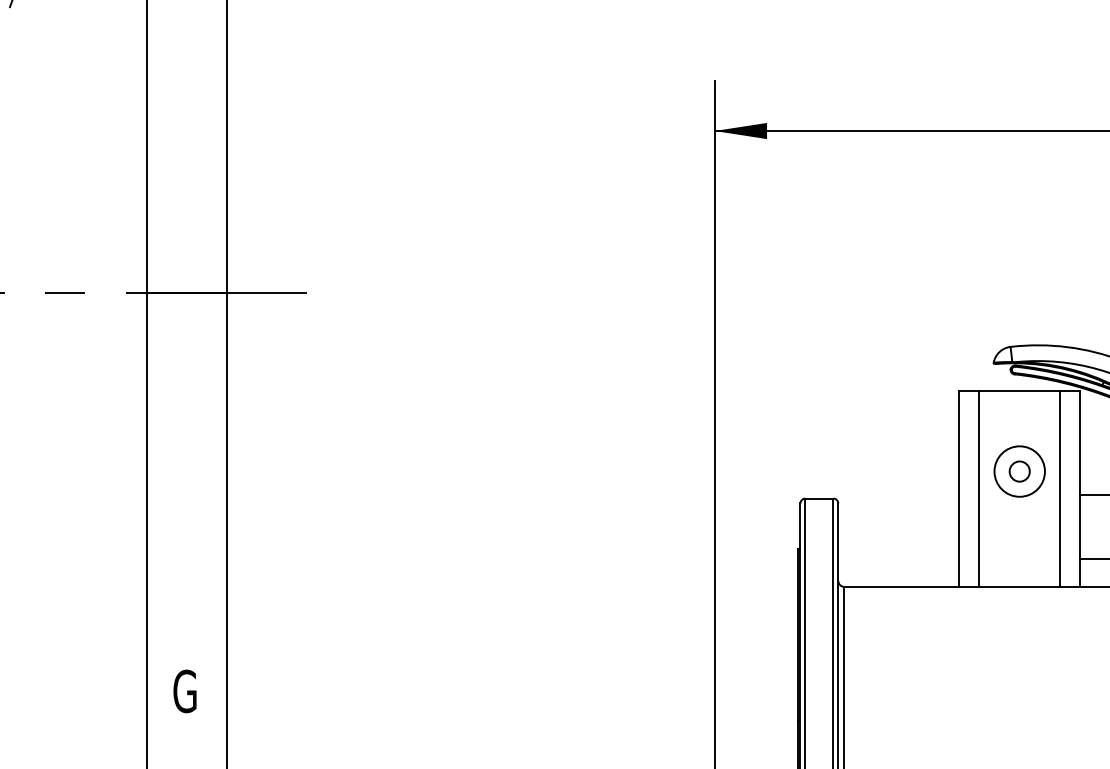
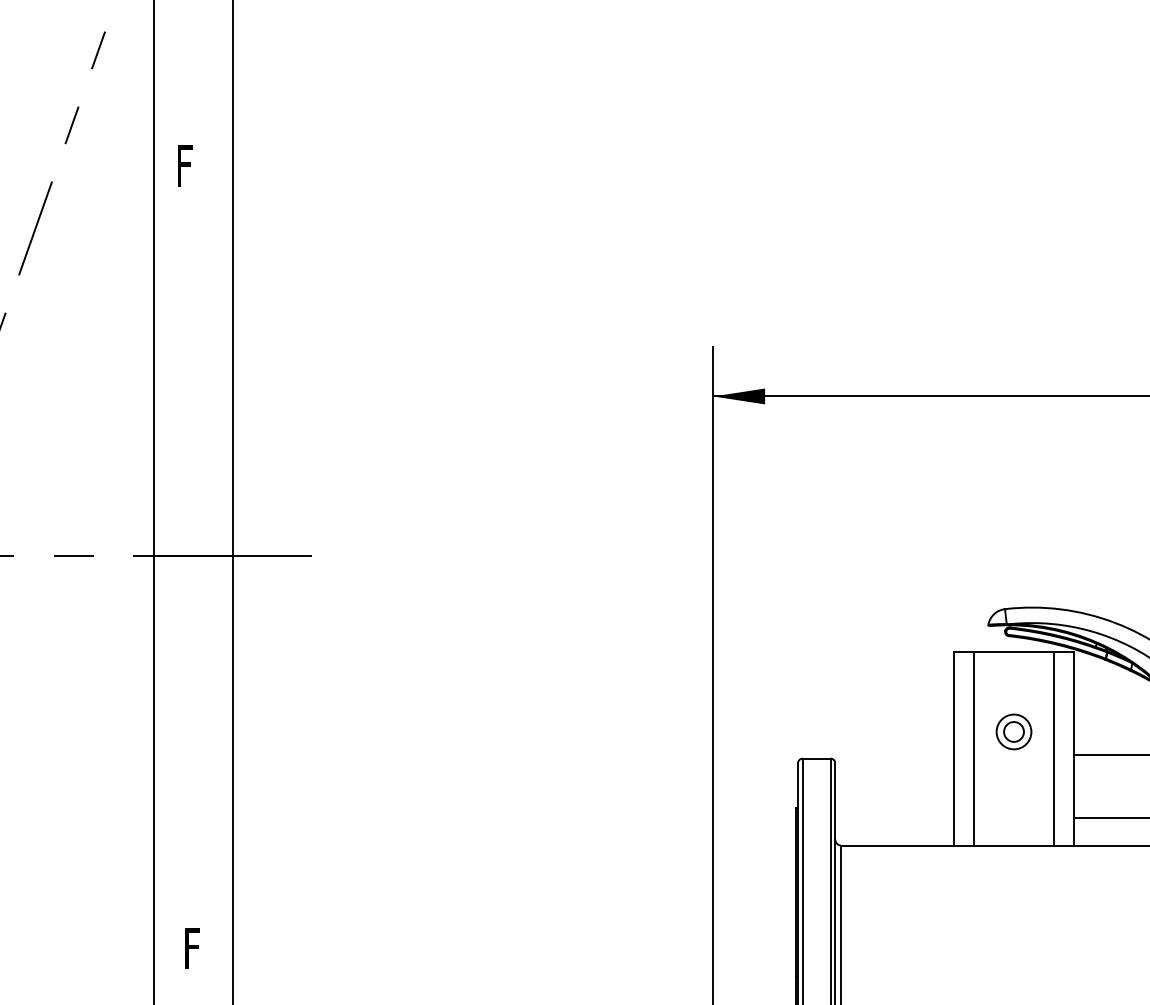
circle: (1019, 471) -> (1013, 731), size x0.7
text: (184, 691) -> (191, 948), G -> F

